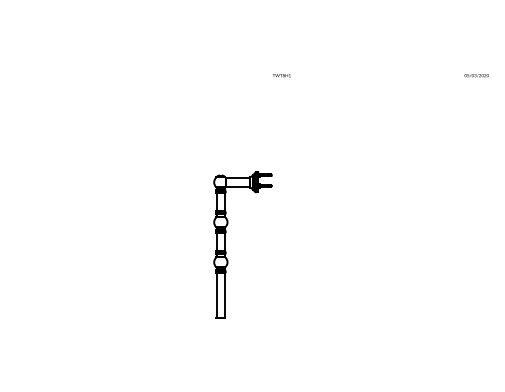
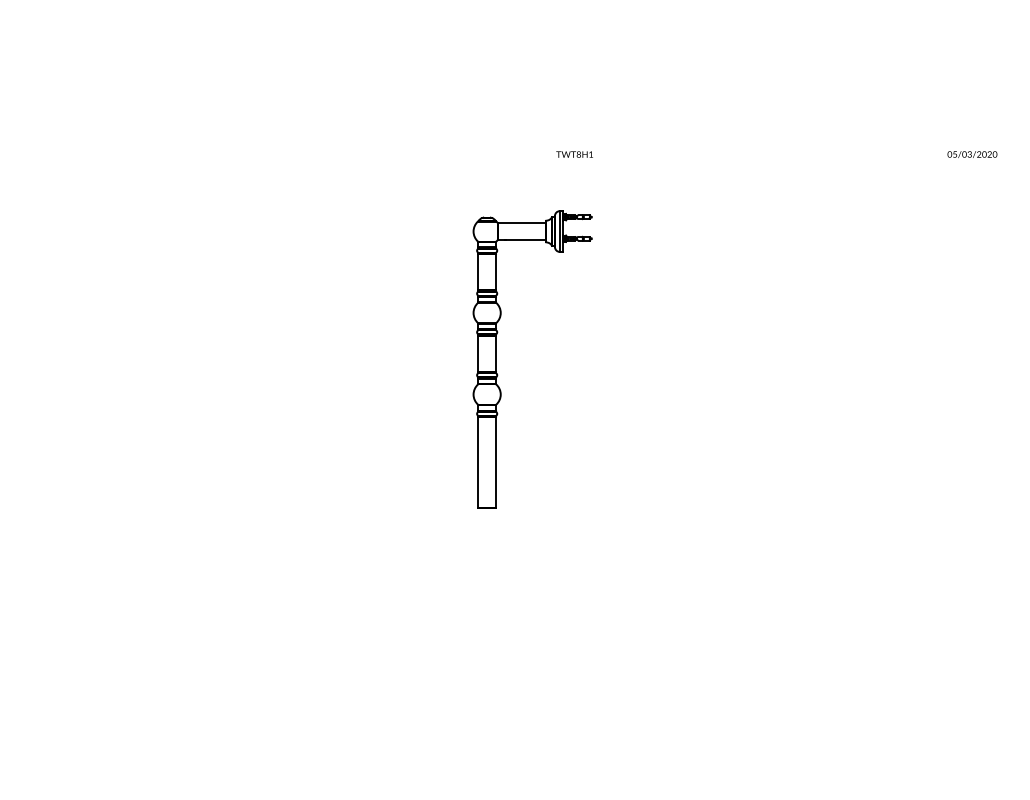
part: (225, 244) -> (496, 358), moved

